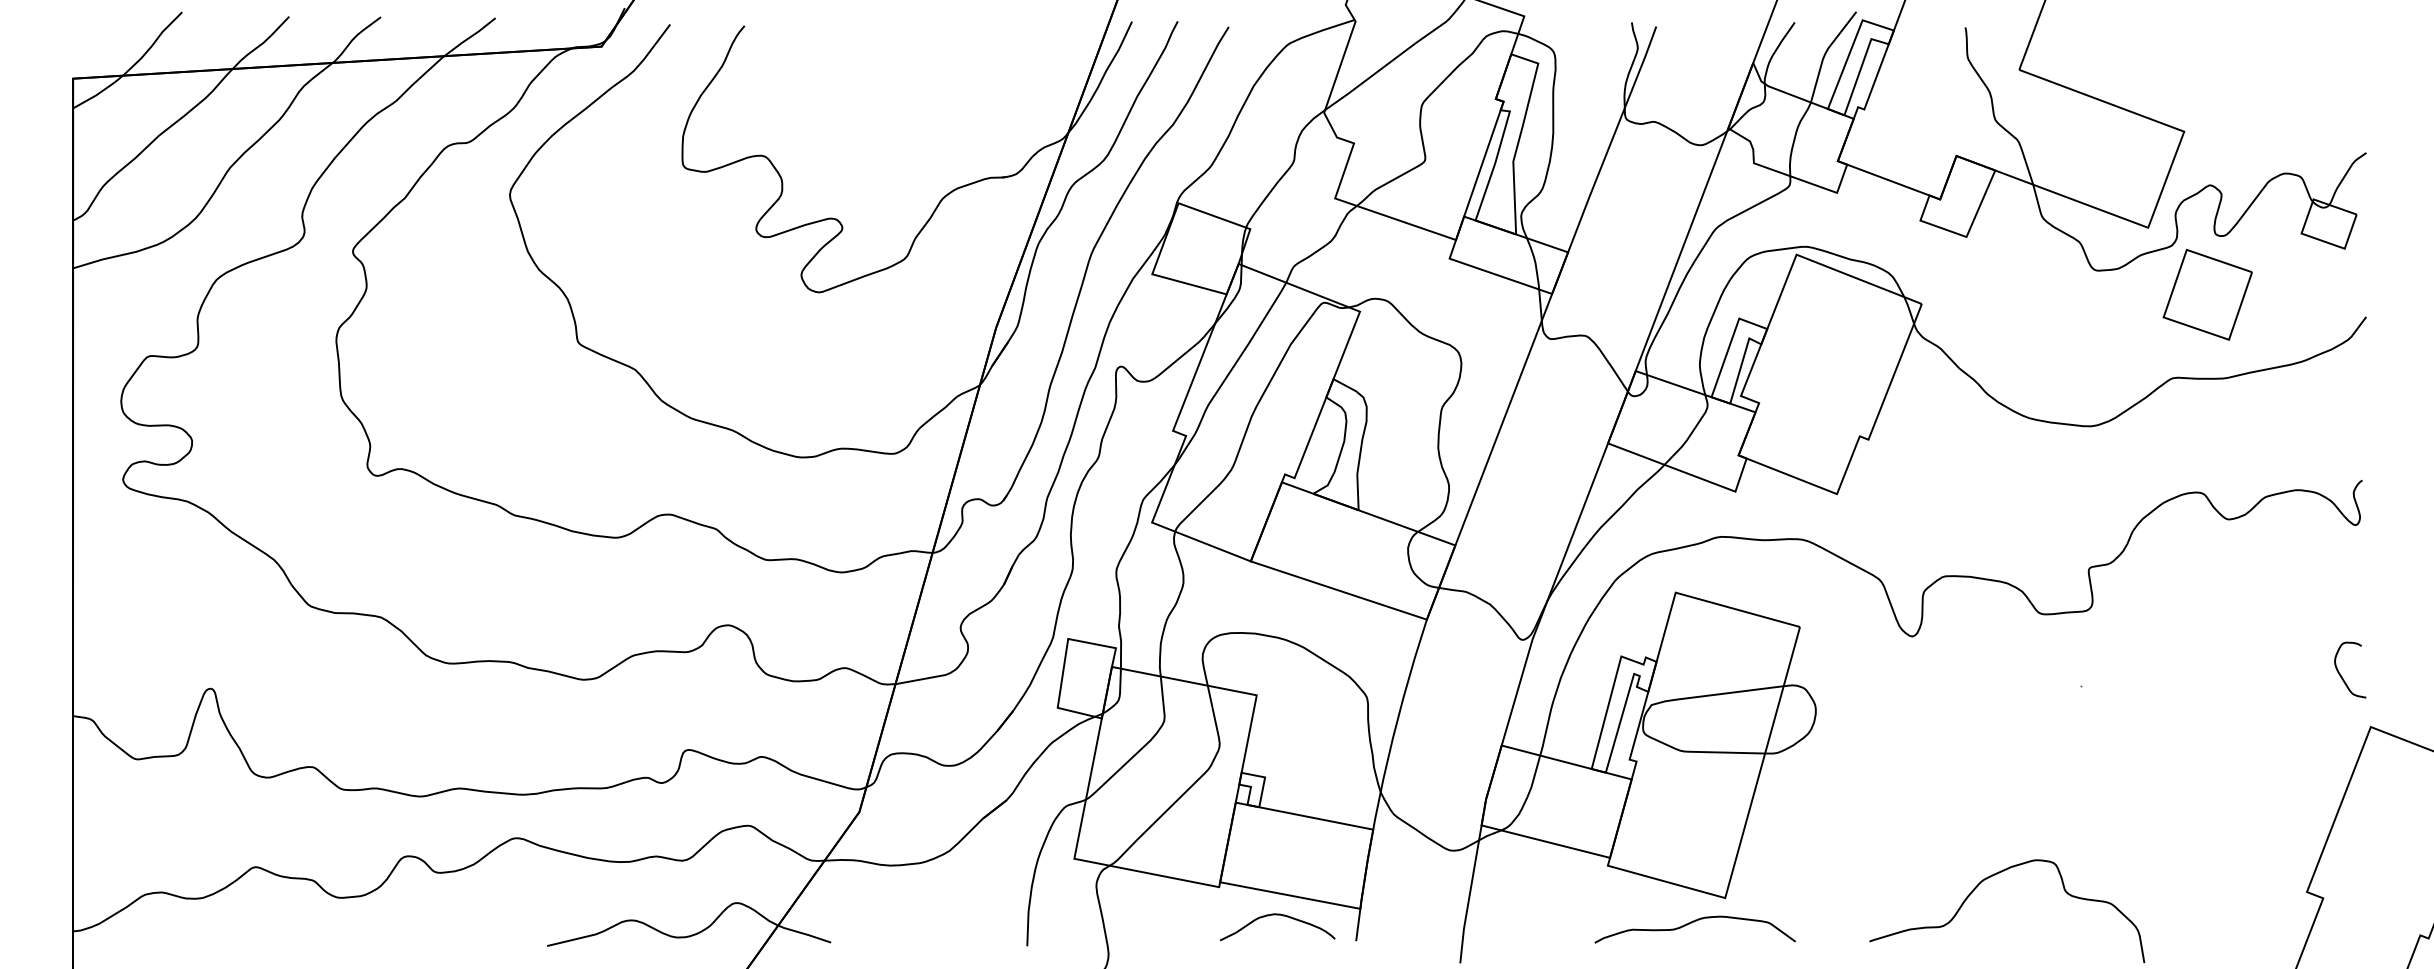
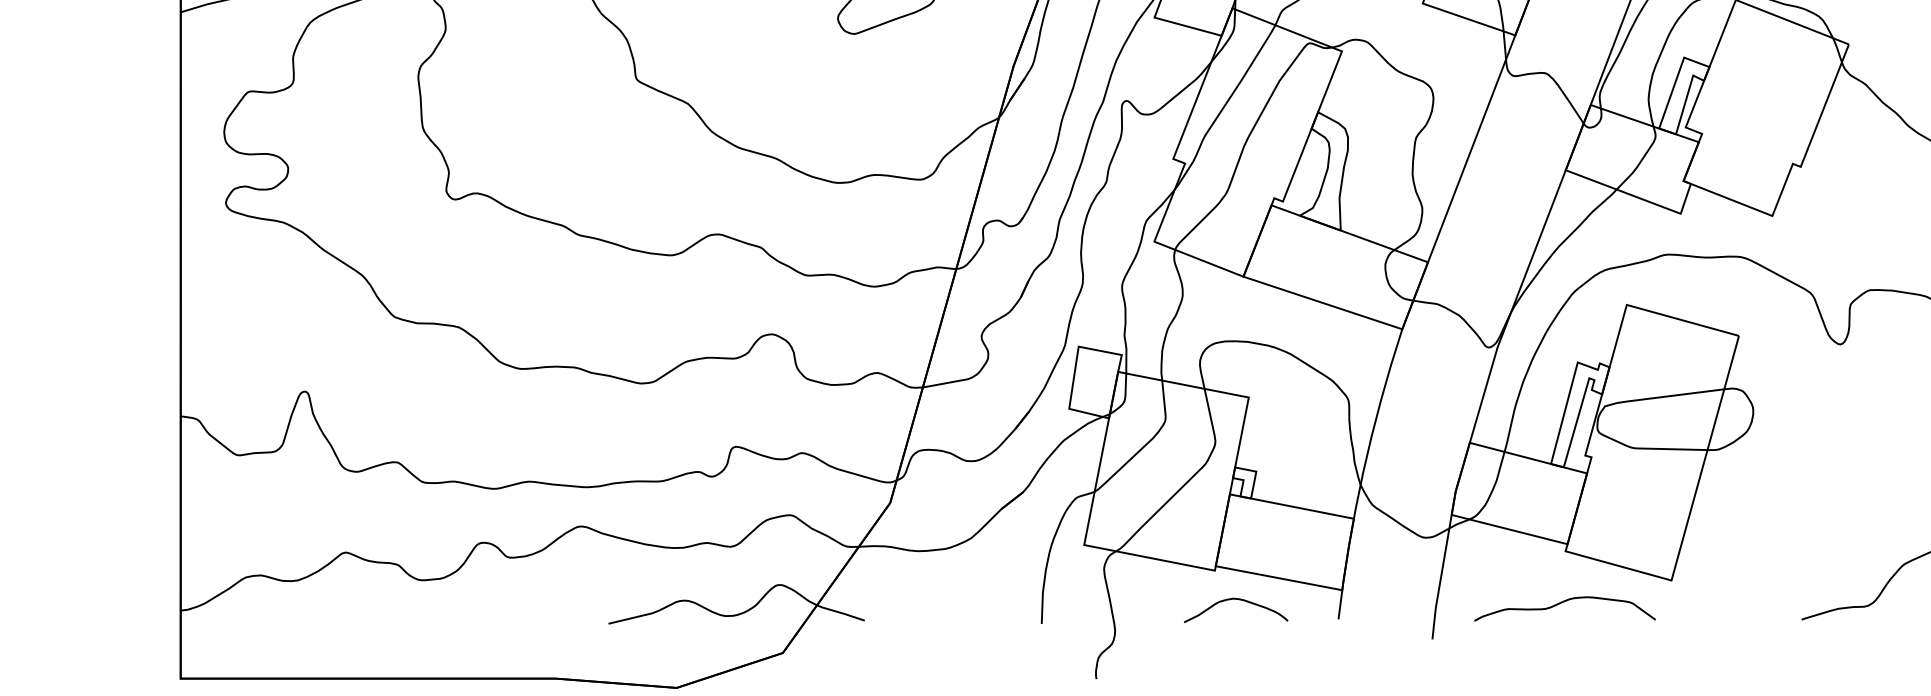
curve: (1277, 915) -> (1235, 599), moved
curve: (1691, 923) -> (1561, 603), moved

